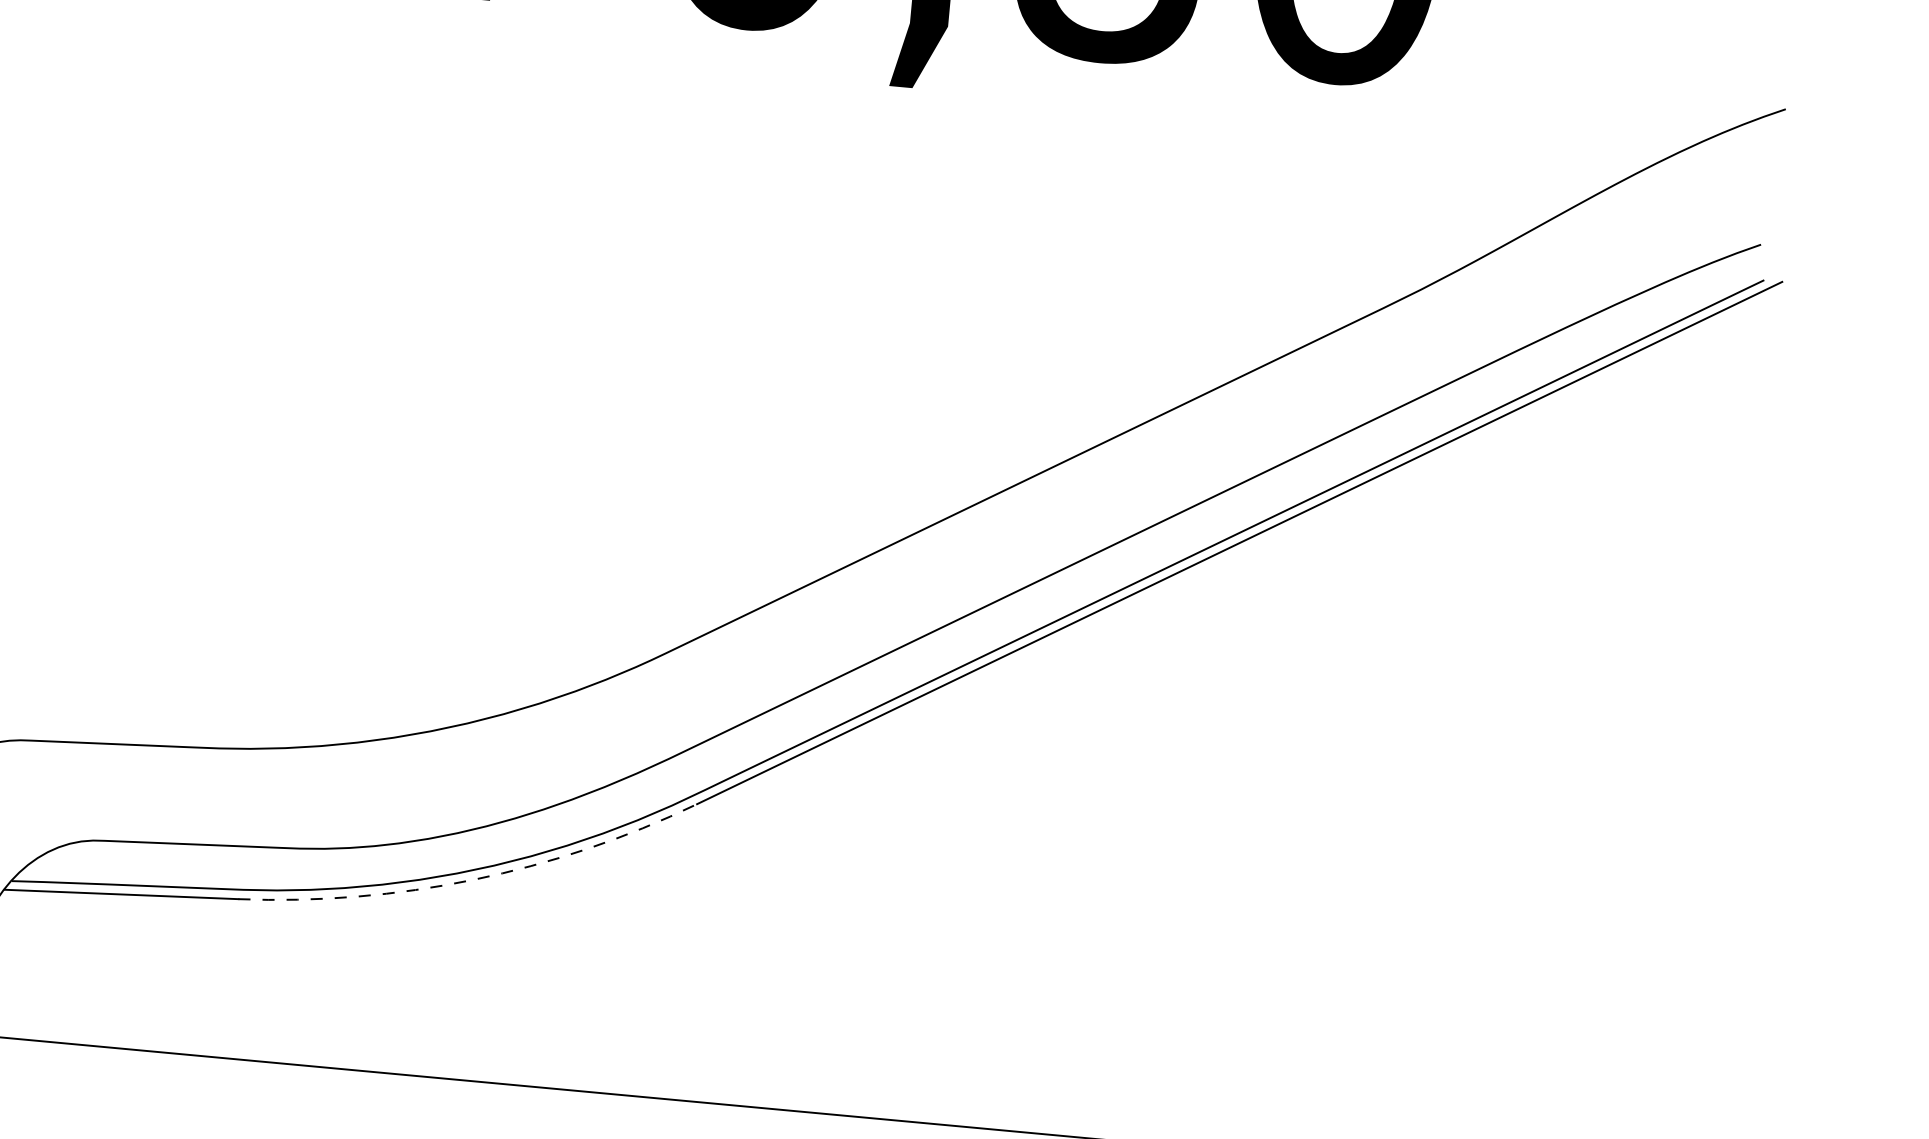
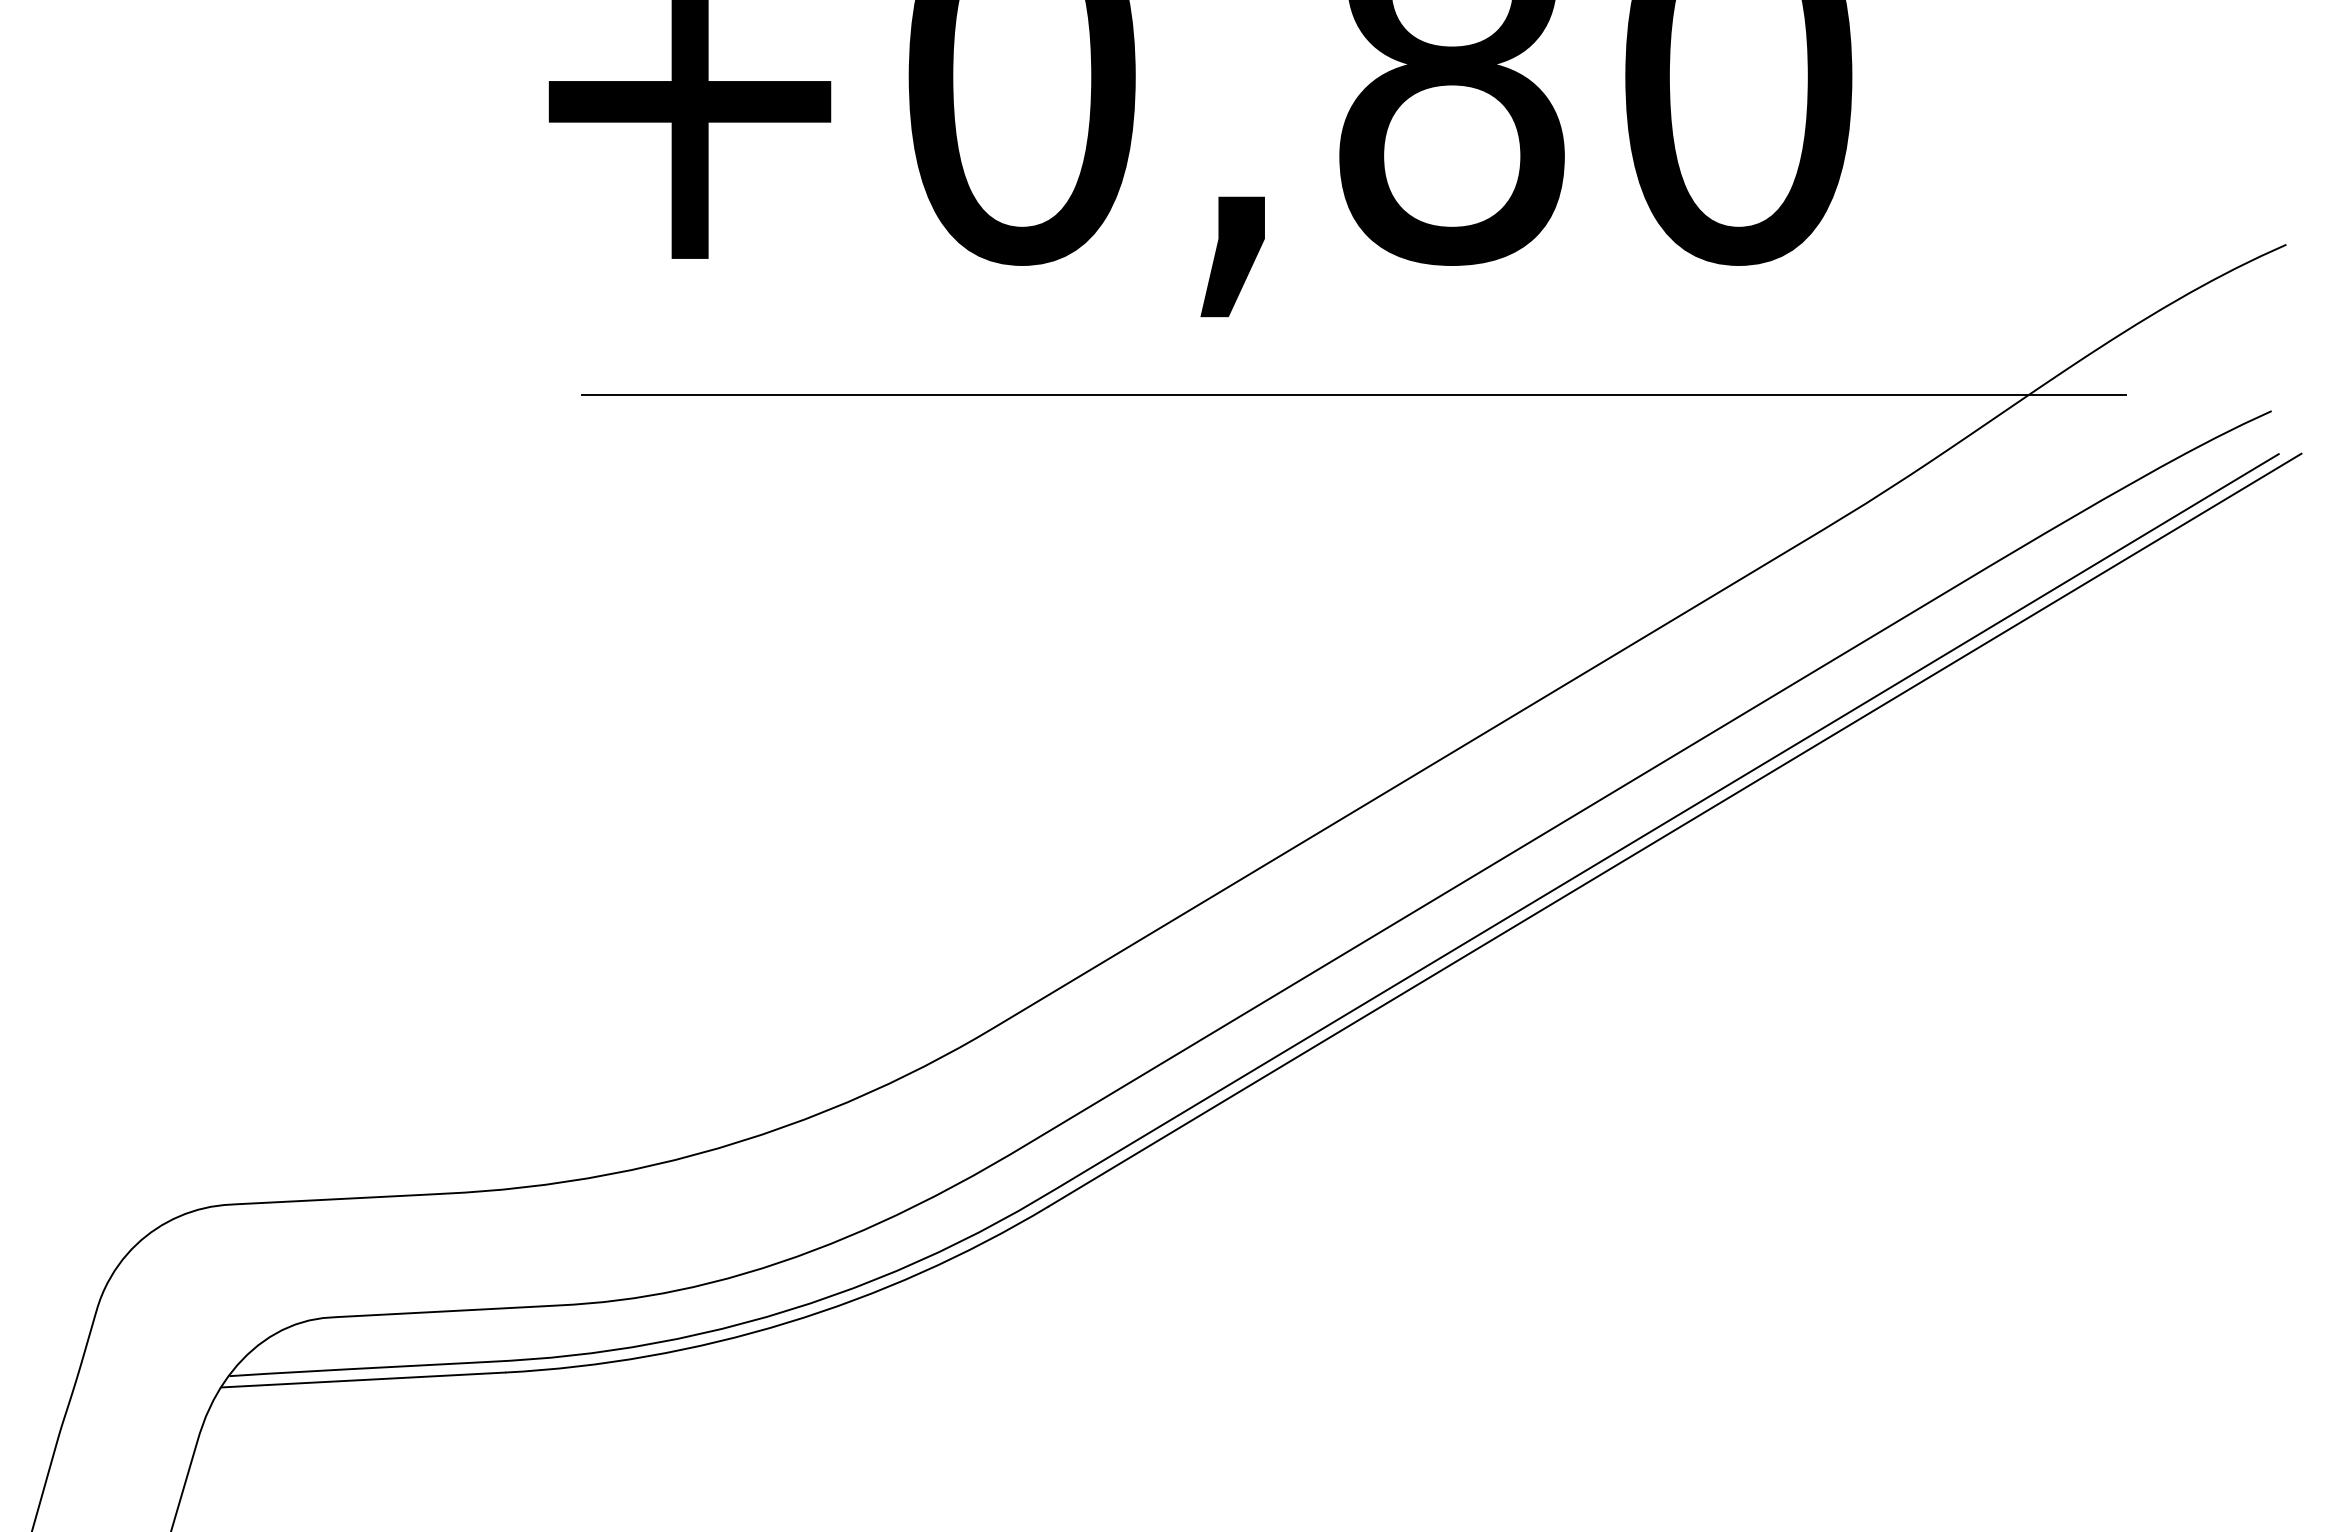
line: (1008, 161) -> (1353, 394), added
arc: (473, 879) -> (787, 1322), dashed -> solid

